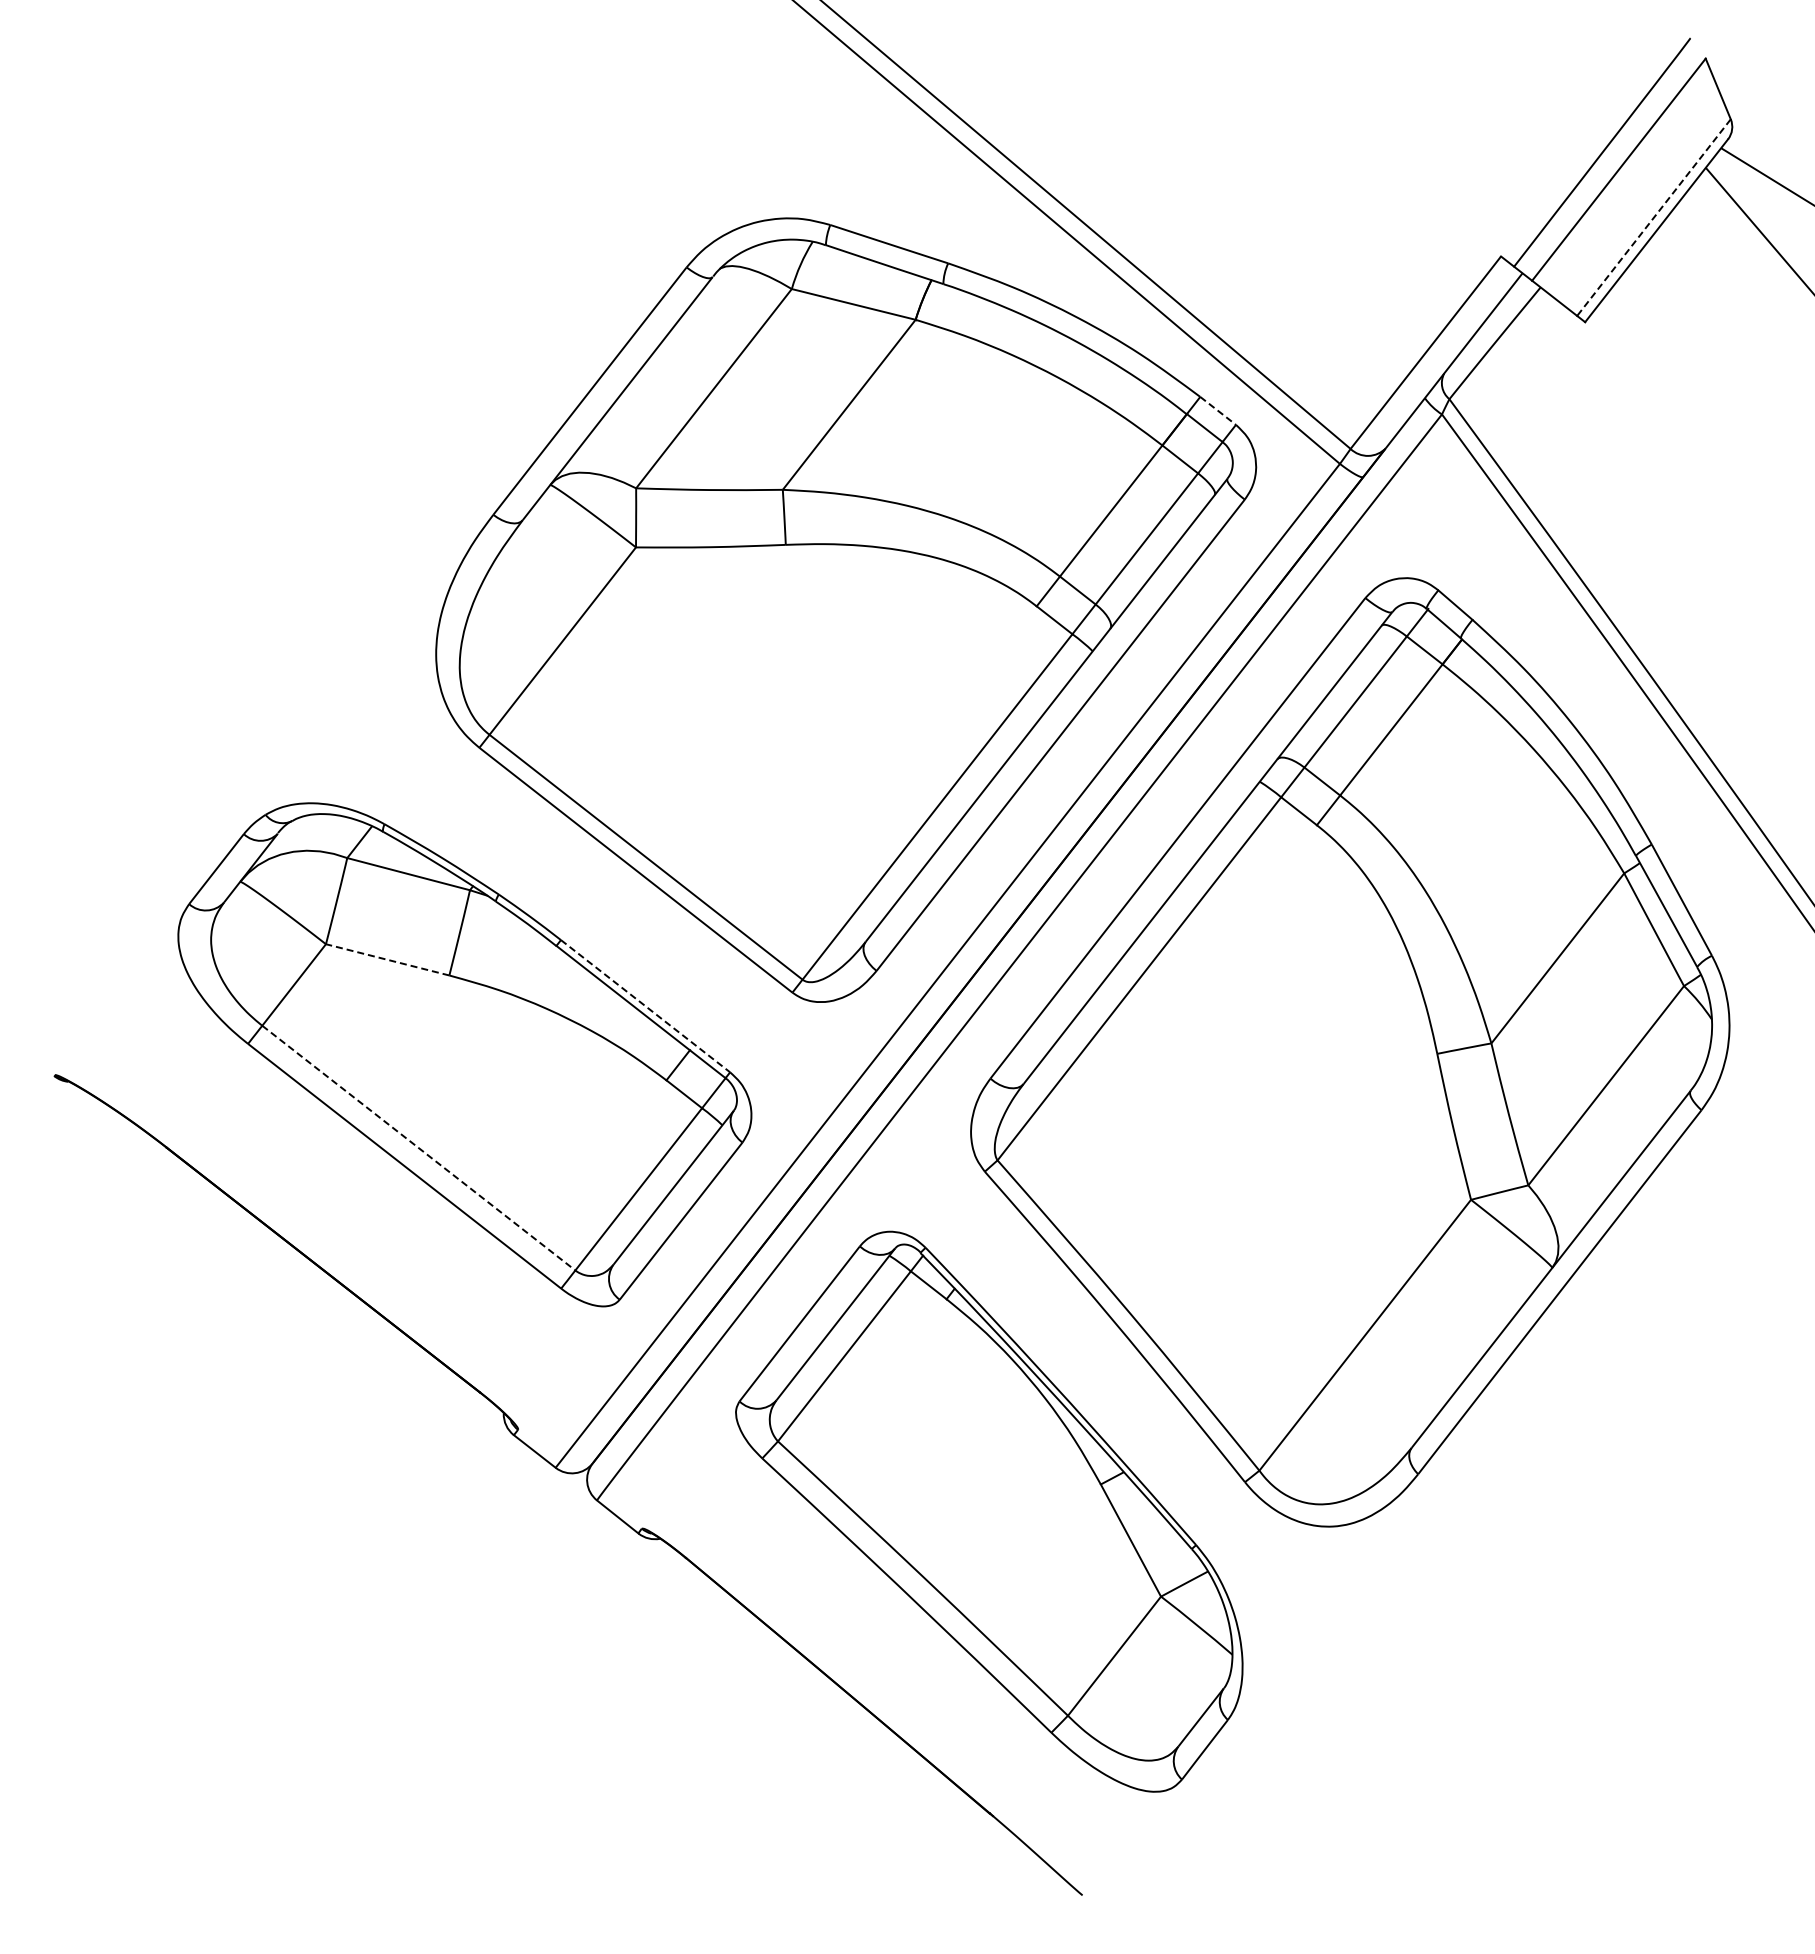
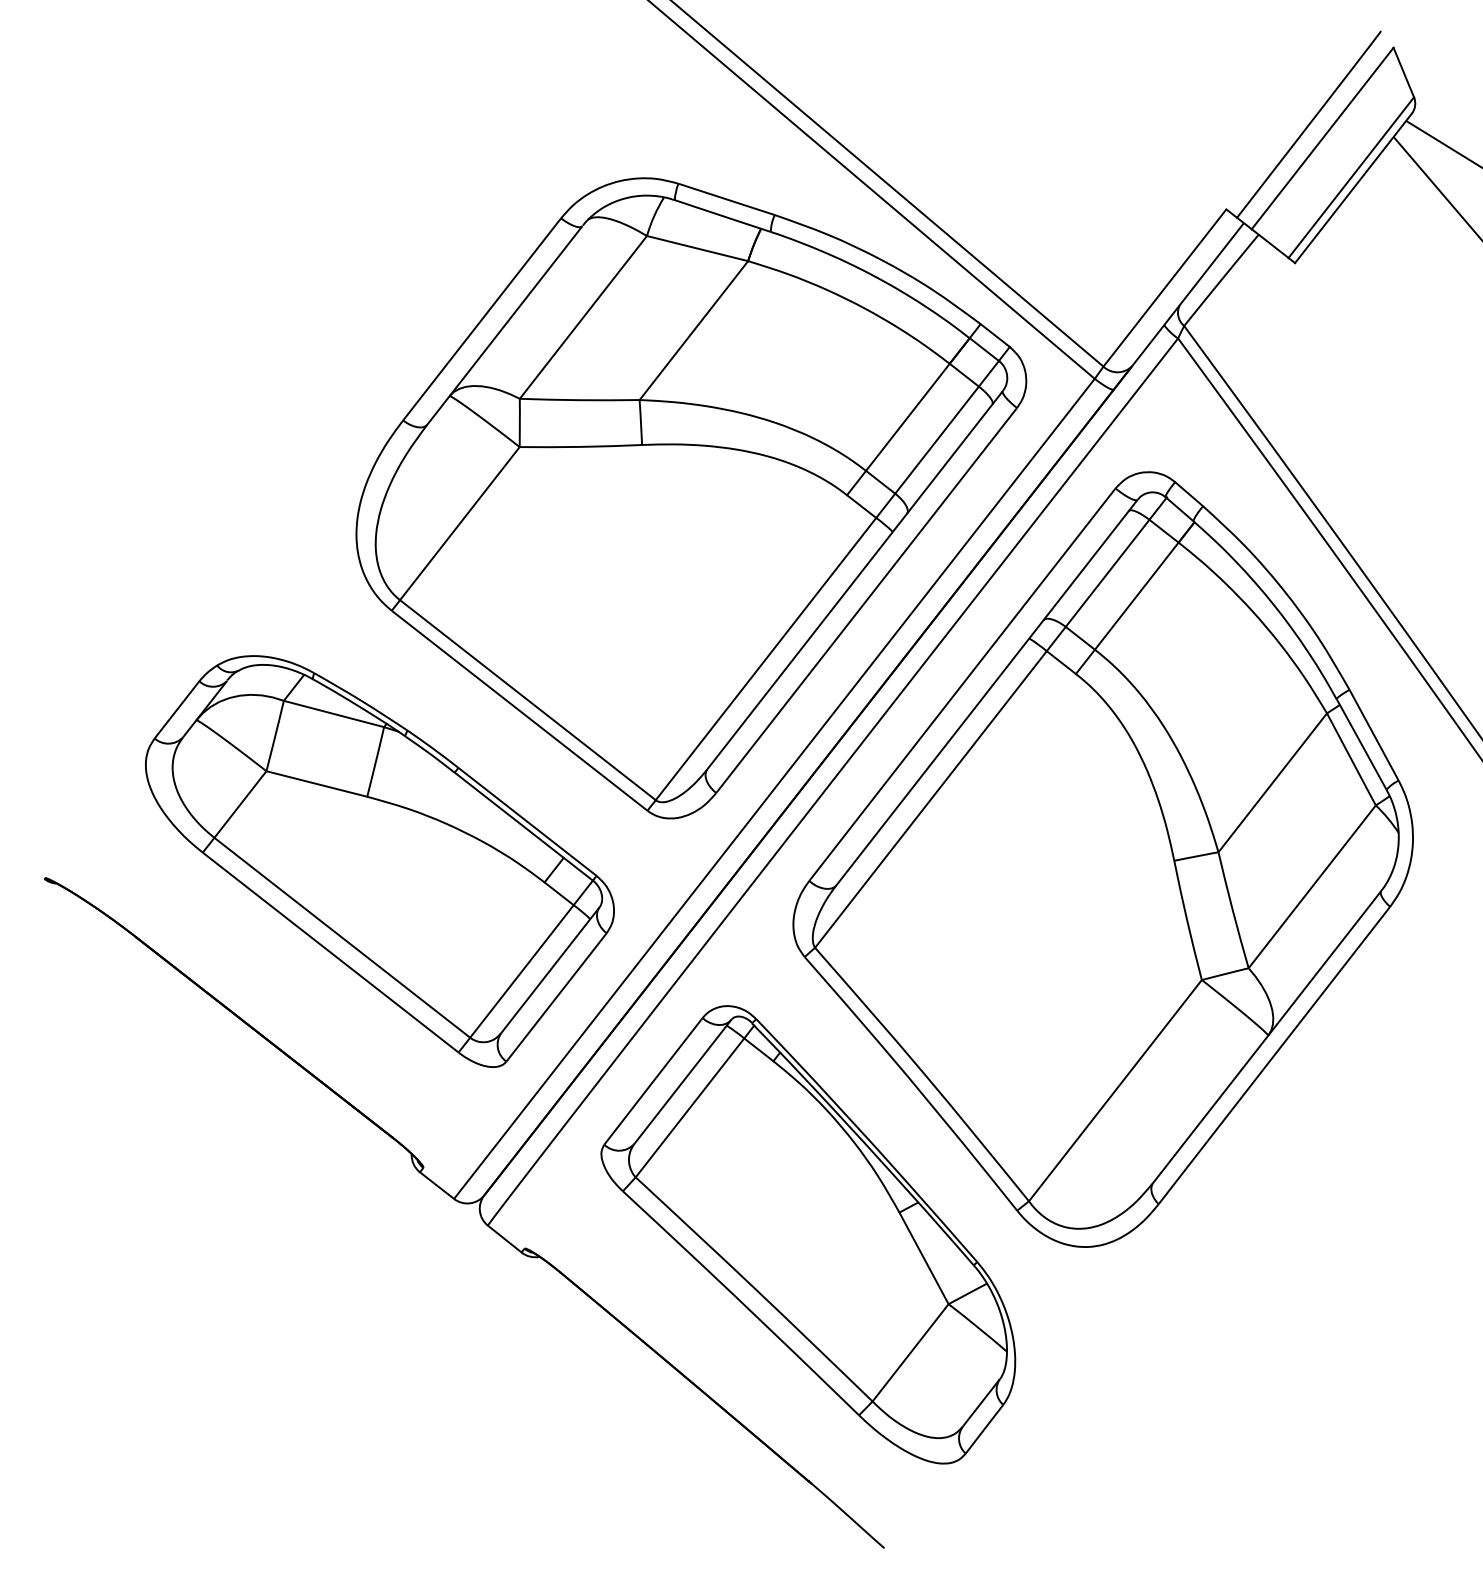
line: (1653, 217) -> (1350, 177), dashed -> solid
line: (1218, 410) -> (995, 335), dashed -> solid
line: (387, 959) -> (316, 783), dashed -> solid
line: (645, 1005) -> (527, 821), dashed -> solid
line: (418, 1148) -> (342, 938), dashed -> solid

